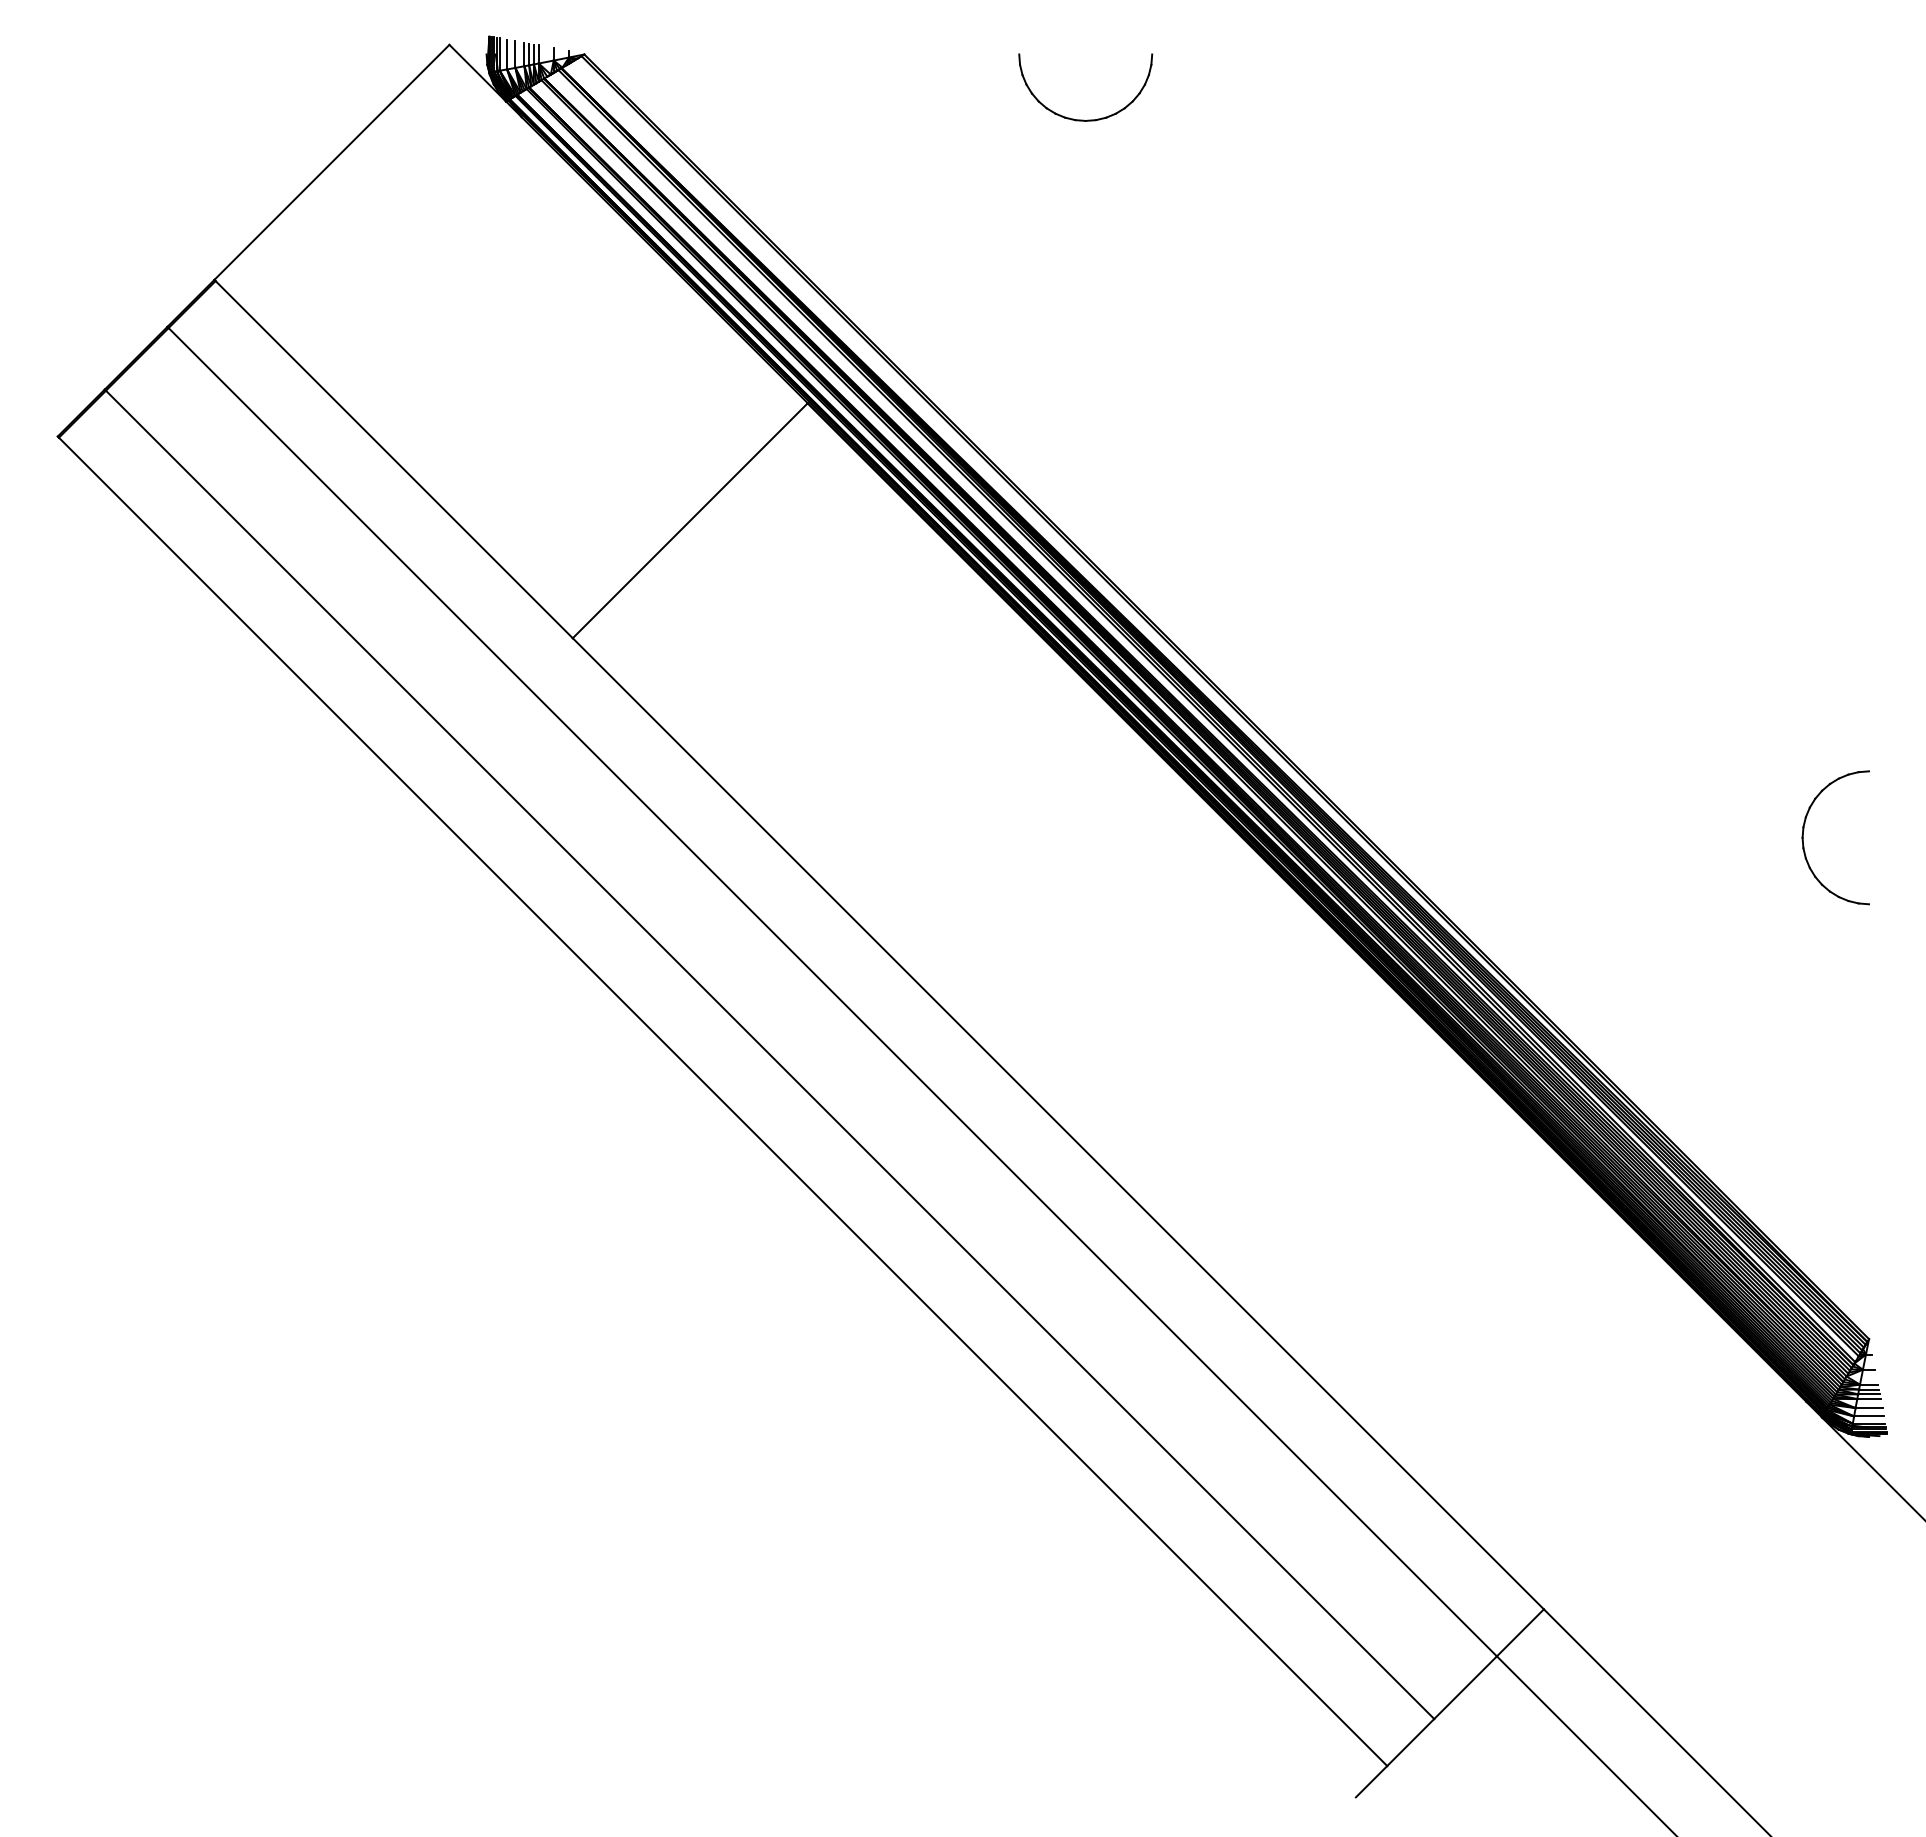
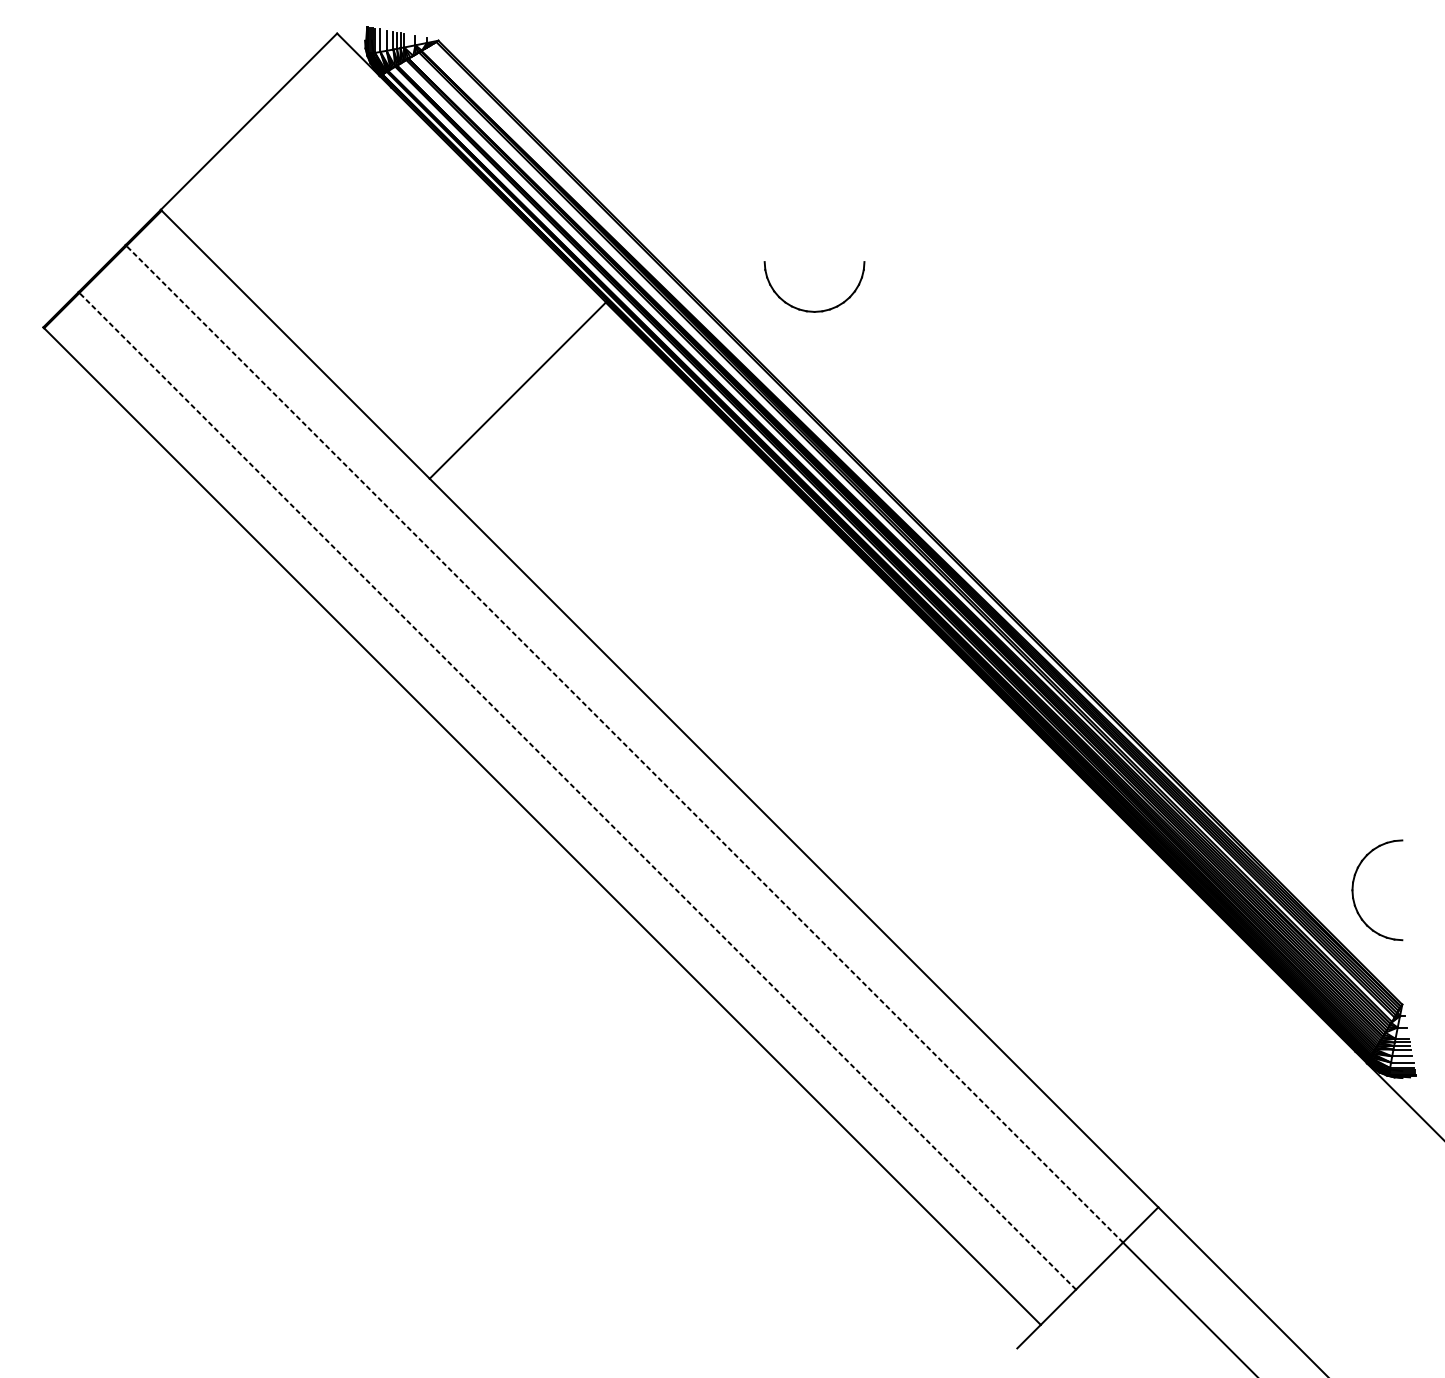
part: (1083, 119) -> (812, 310), moved
part: (1804, 830) -> (1353, 884), moved
line: (832, 991) -> (624, 743), solid -> dashed
line: (769, 1054) -> (577, 791), solid -> dashed

